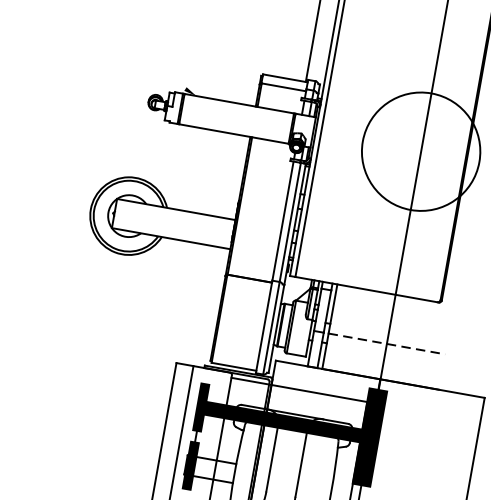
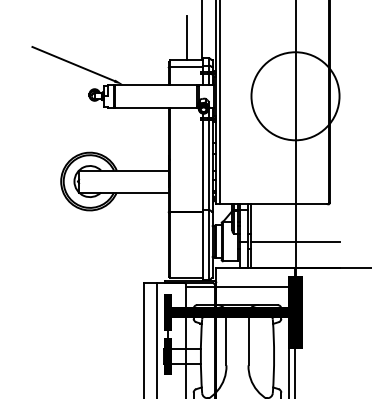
line: (291, 49) -> (187, 38), added
line: (135, 55) -> (73, 63), added
line: (388, 344) -> (296, 241), dashed -> solid

